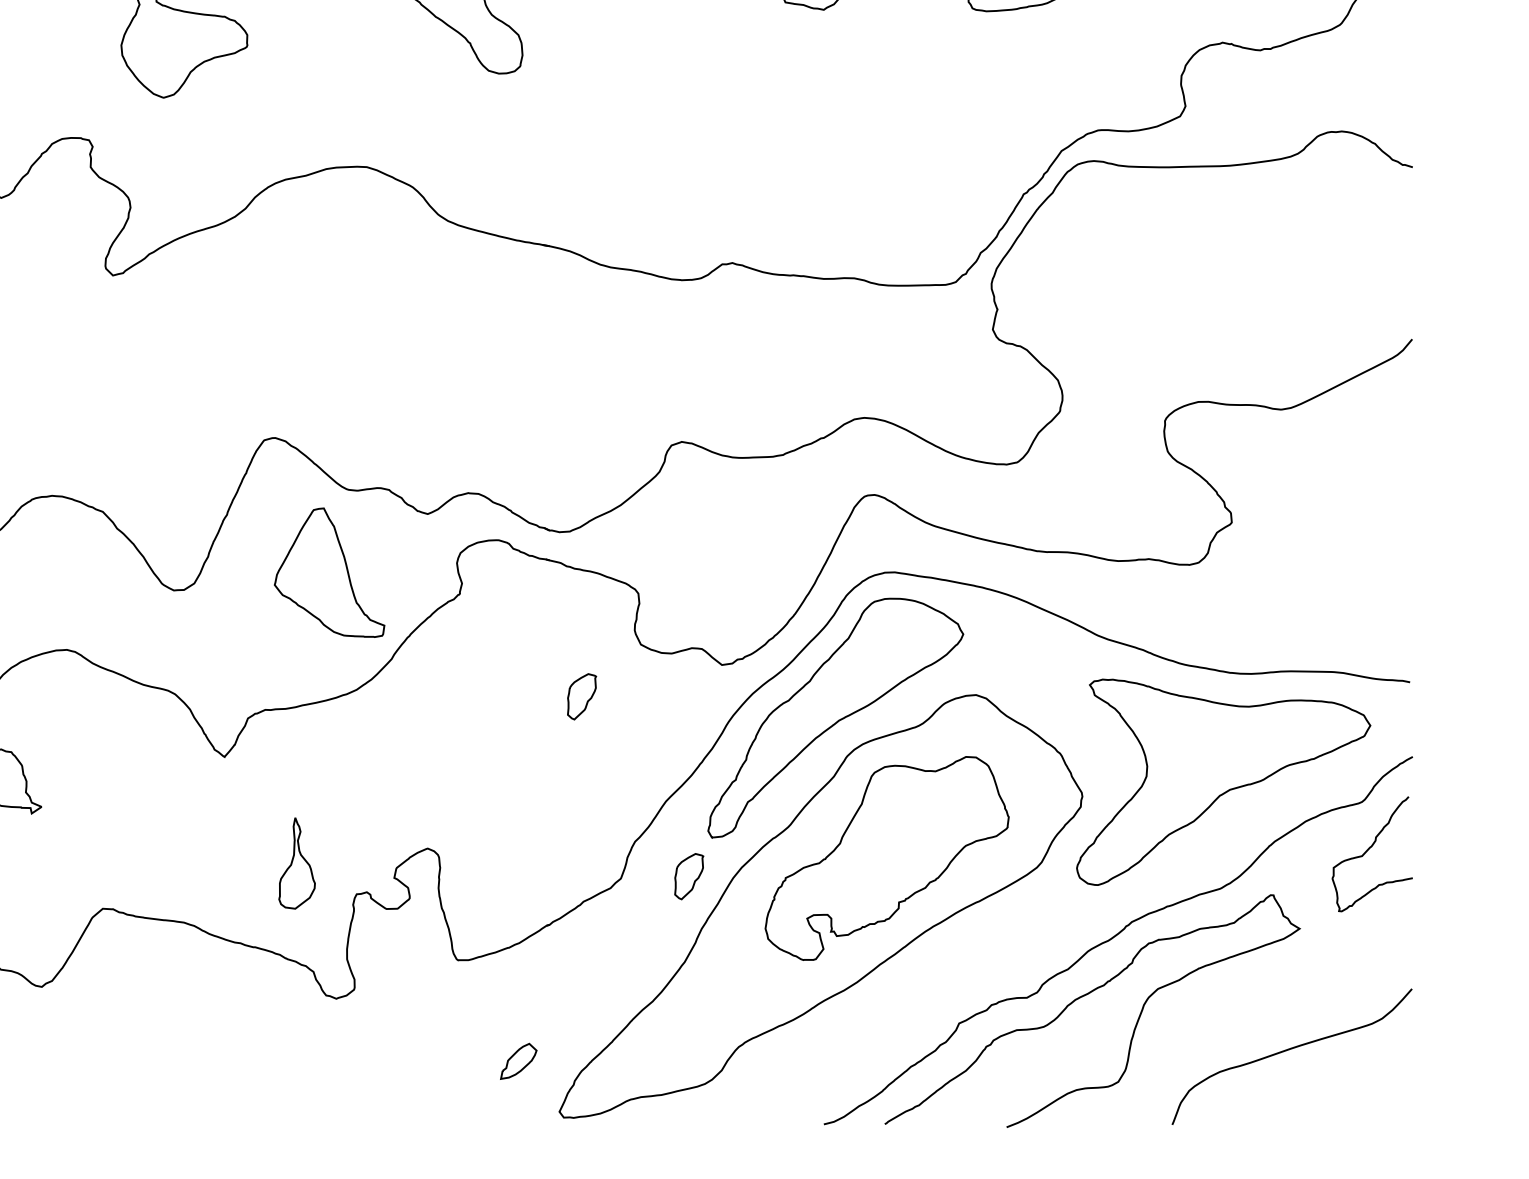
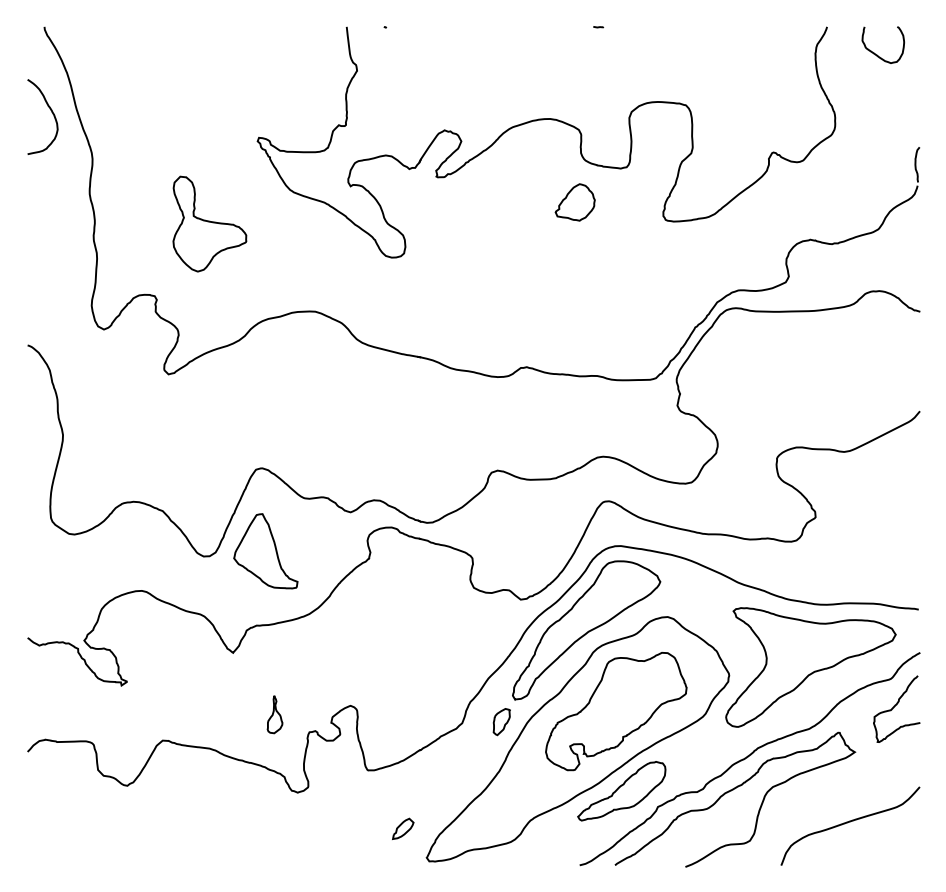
part: (328, 573) -> (265, 551), moved
part: (581, 697) -> (439, 618), removed
part: (296, 863) -> (274, 714), size x0.71
part: (896, 996) -> (621, 791), added

